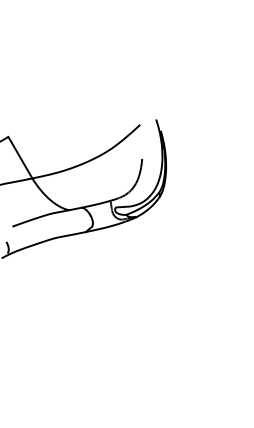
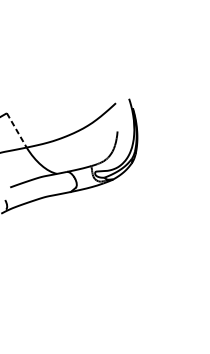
line: (20, 157) -> (16, 130), solid -> dashed

